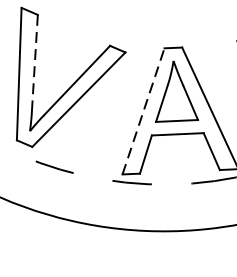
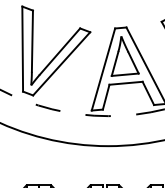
line: (34, 62) -> (32, 41), dashed -> solid
line: (143, 111) -> (103, 69), dashed -> solid

